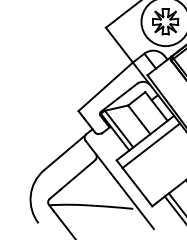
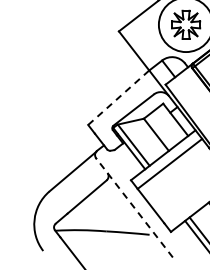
line: (105, 86) -> (118, 97), solid -> dashed
line: (119, 185) -> (134, 208), solid -> dashed

